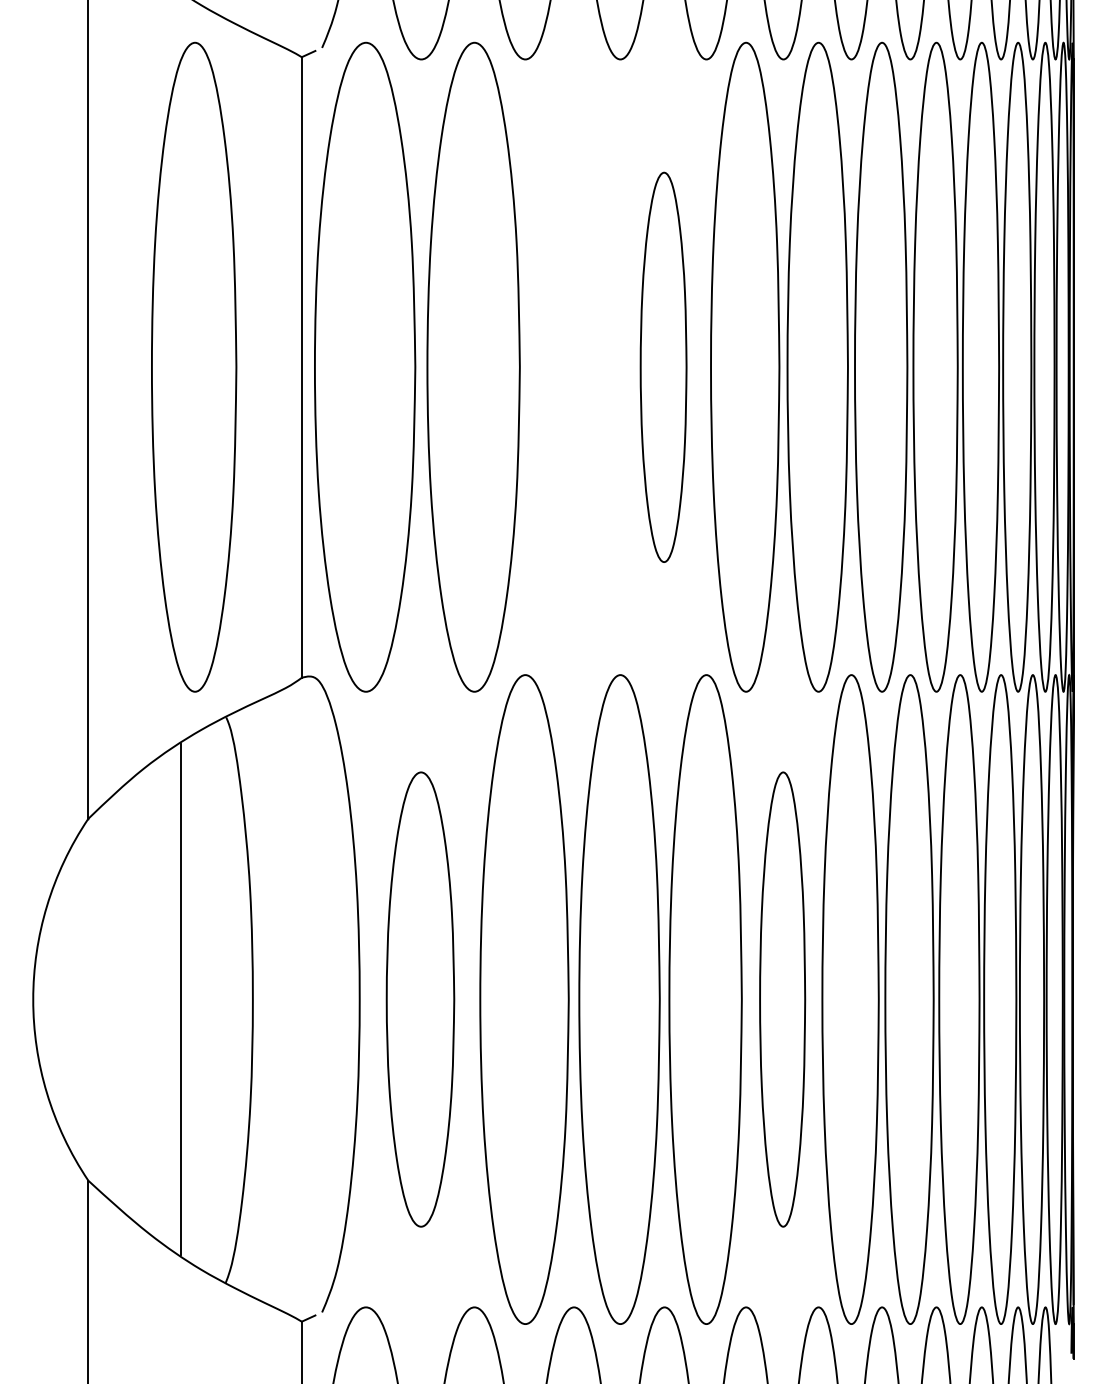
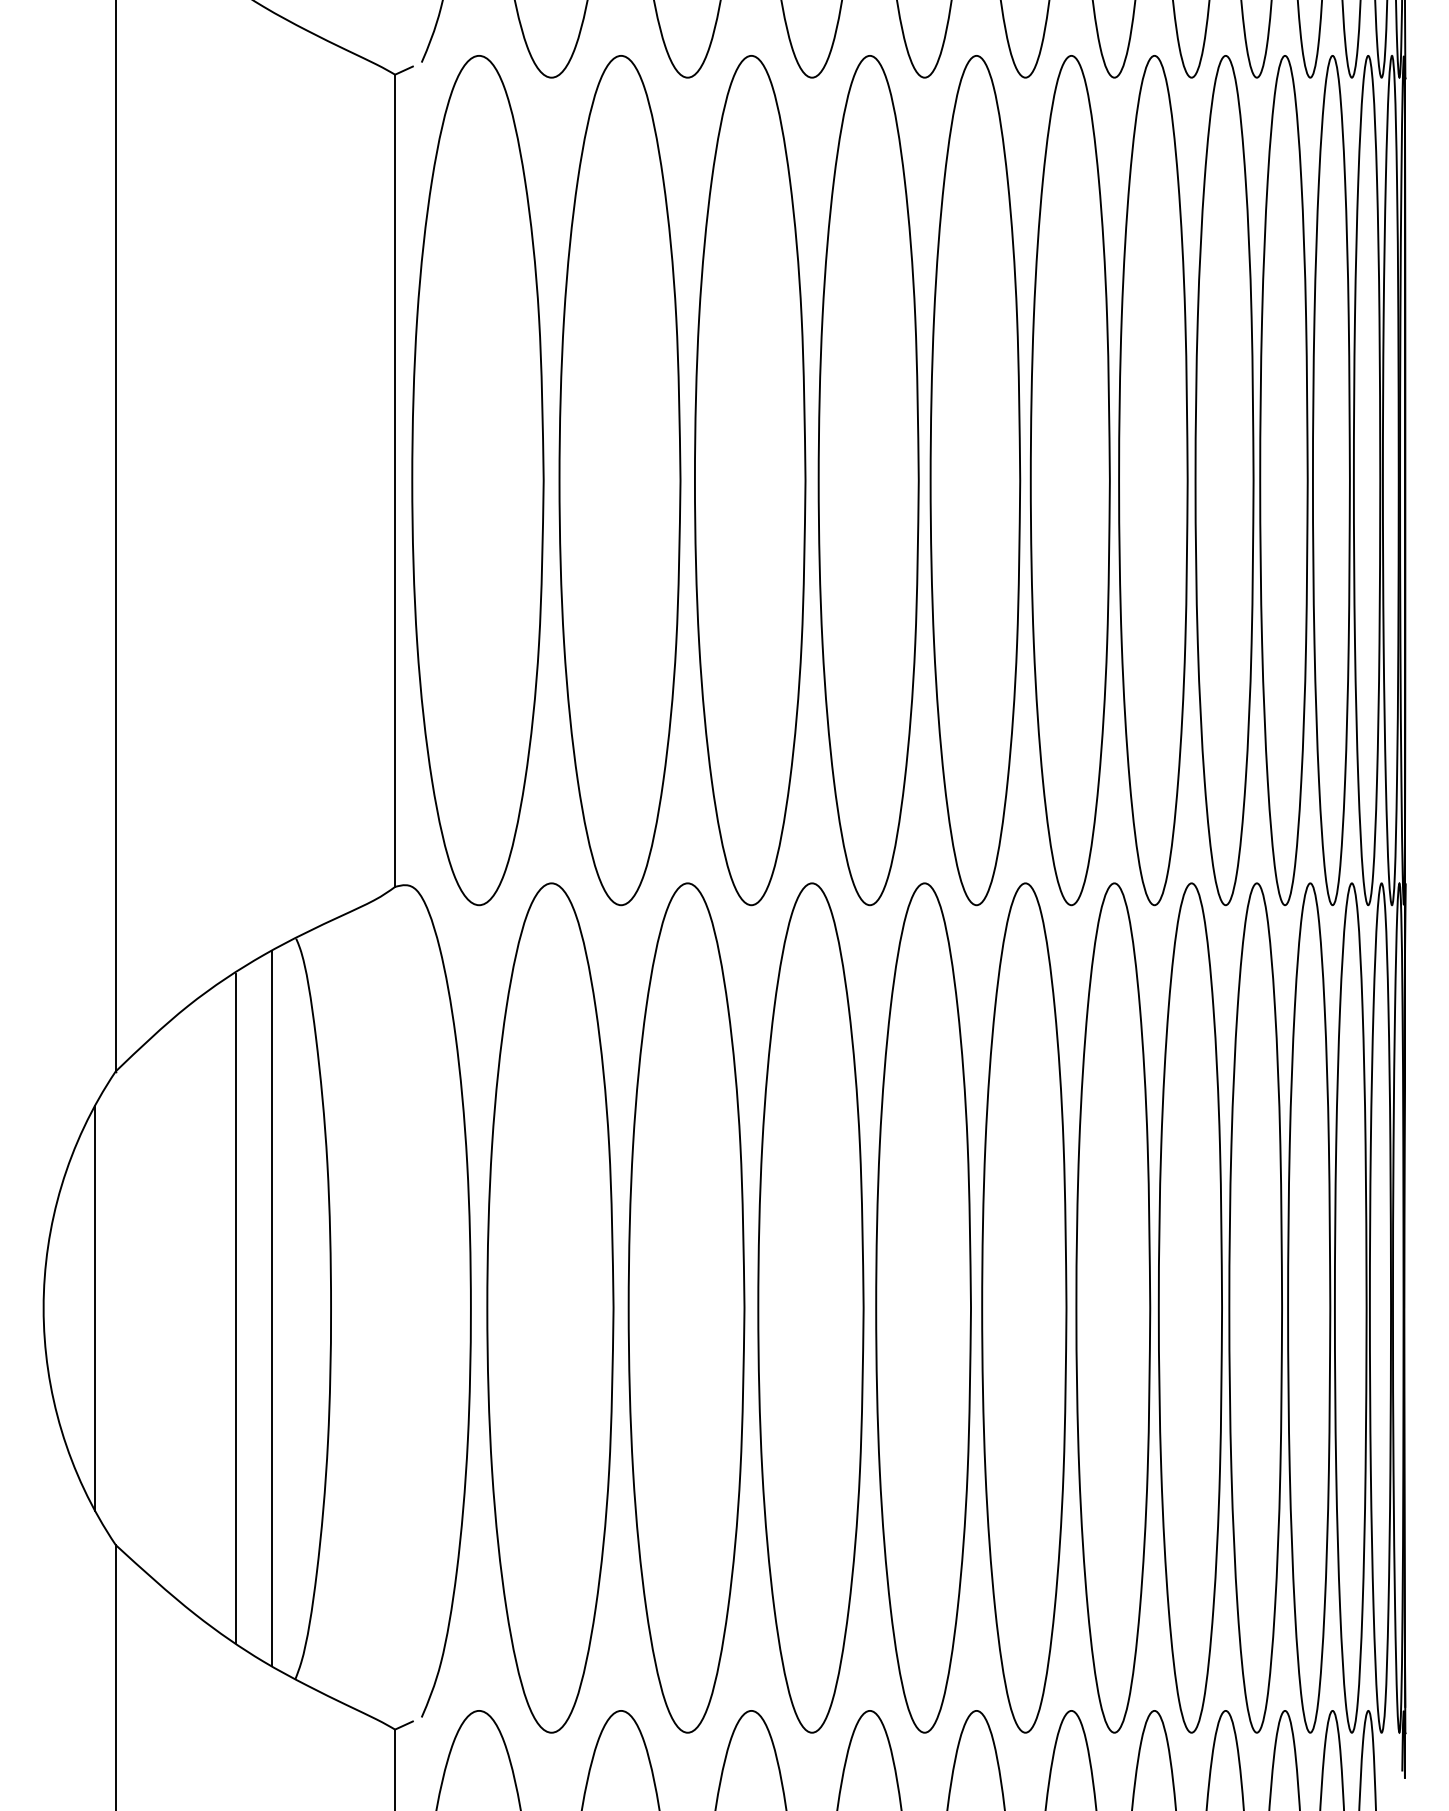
part: (194, 367) -> (750, 480), moved
part: (663, 367) -> (868, 480), size x1.67
line: (72, 999) -> (94, 1308), added
line: (207, 999) -> (271, 1308), added
part: (420, 999) -> (550, 1307), size x1.43
part: (782, 999) -> (1024, 1307), size x1.43

